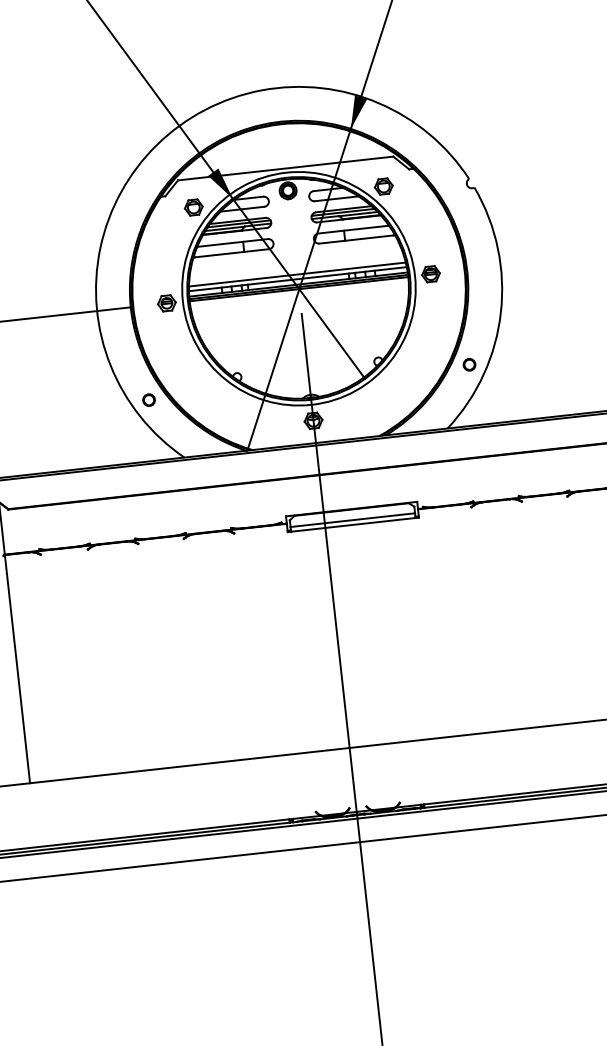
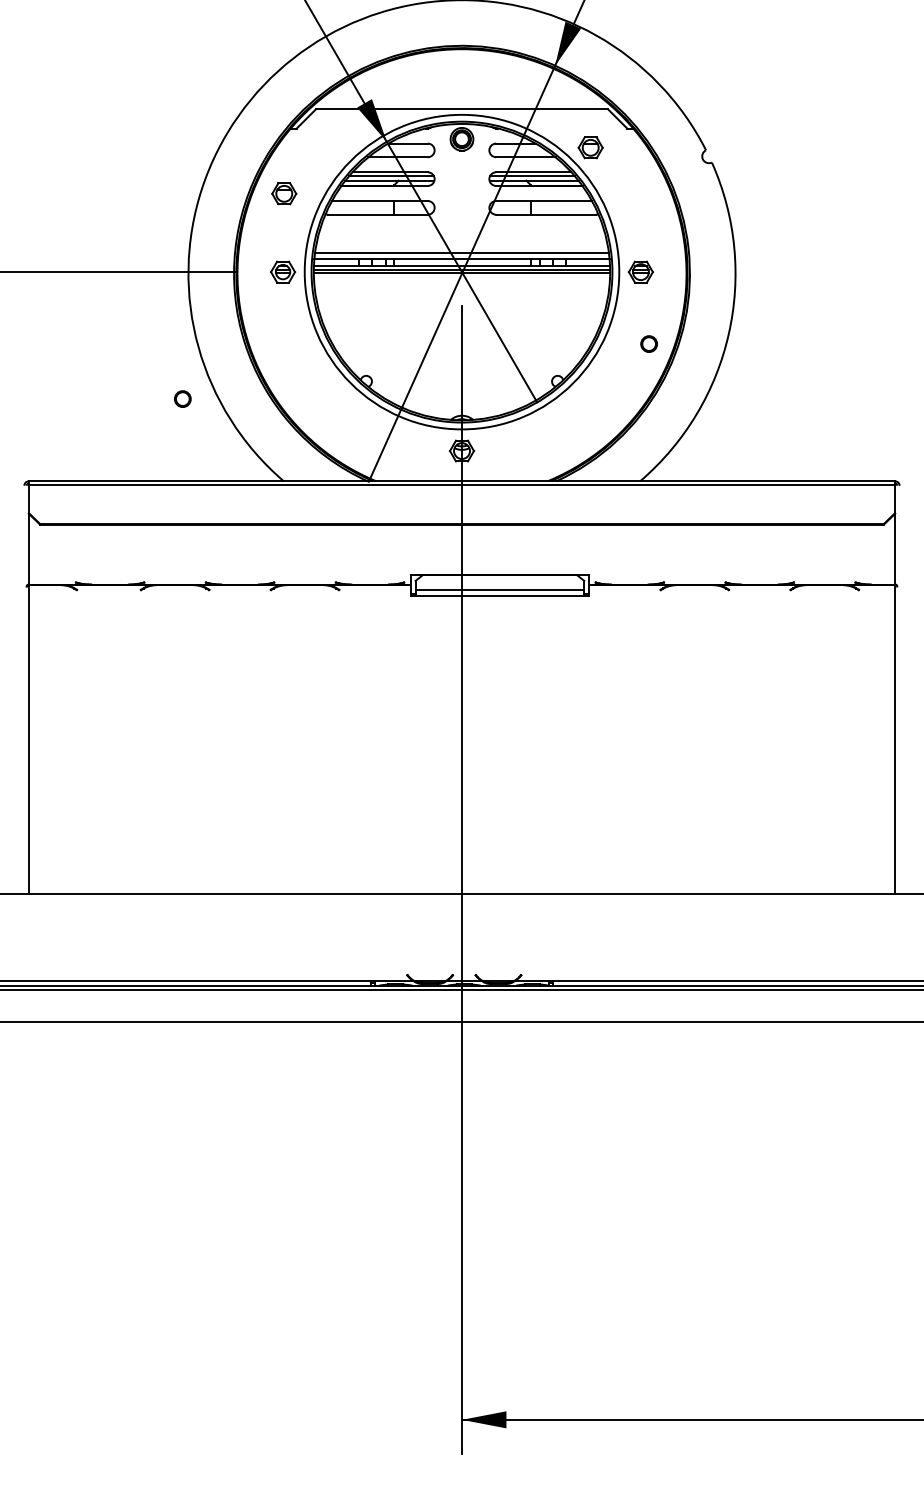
part: (193, 207) -> (284, 193), moved
circle: (469, 364) -> (648, 343), moved
circle: (148, 399) -> (182, 398), moved

